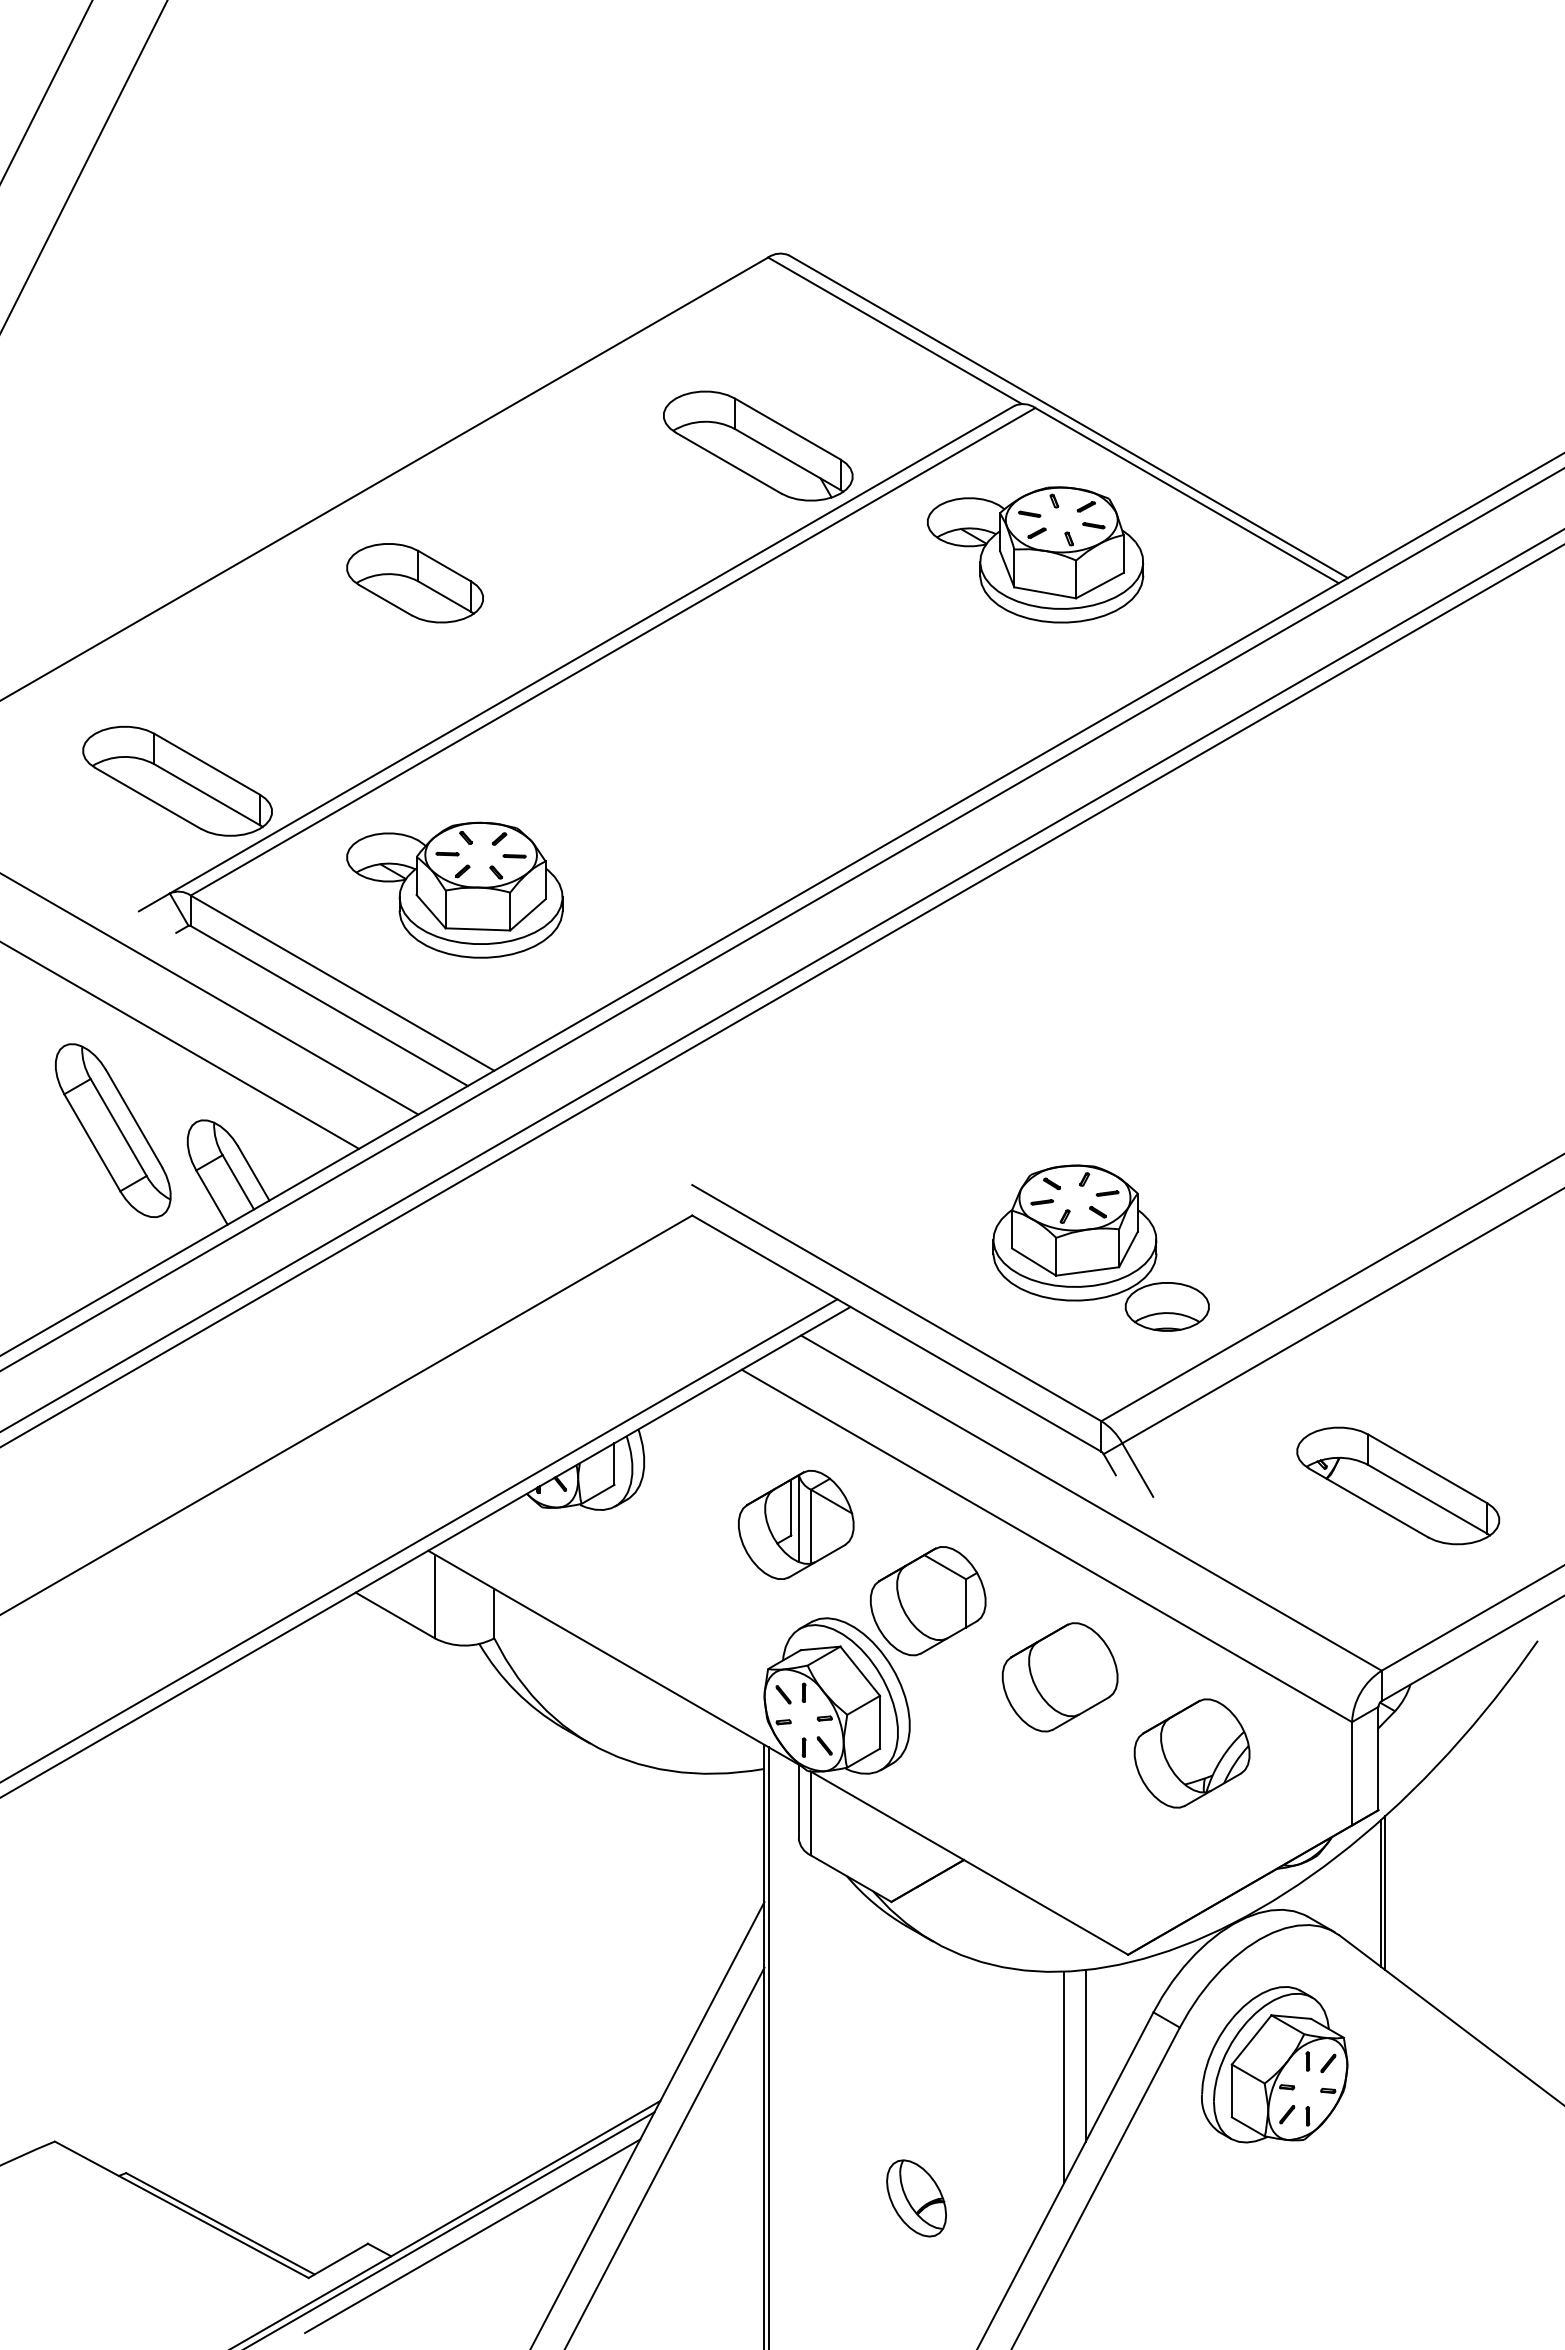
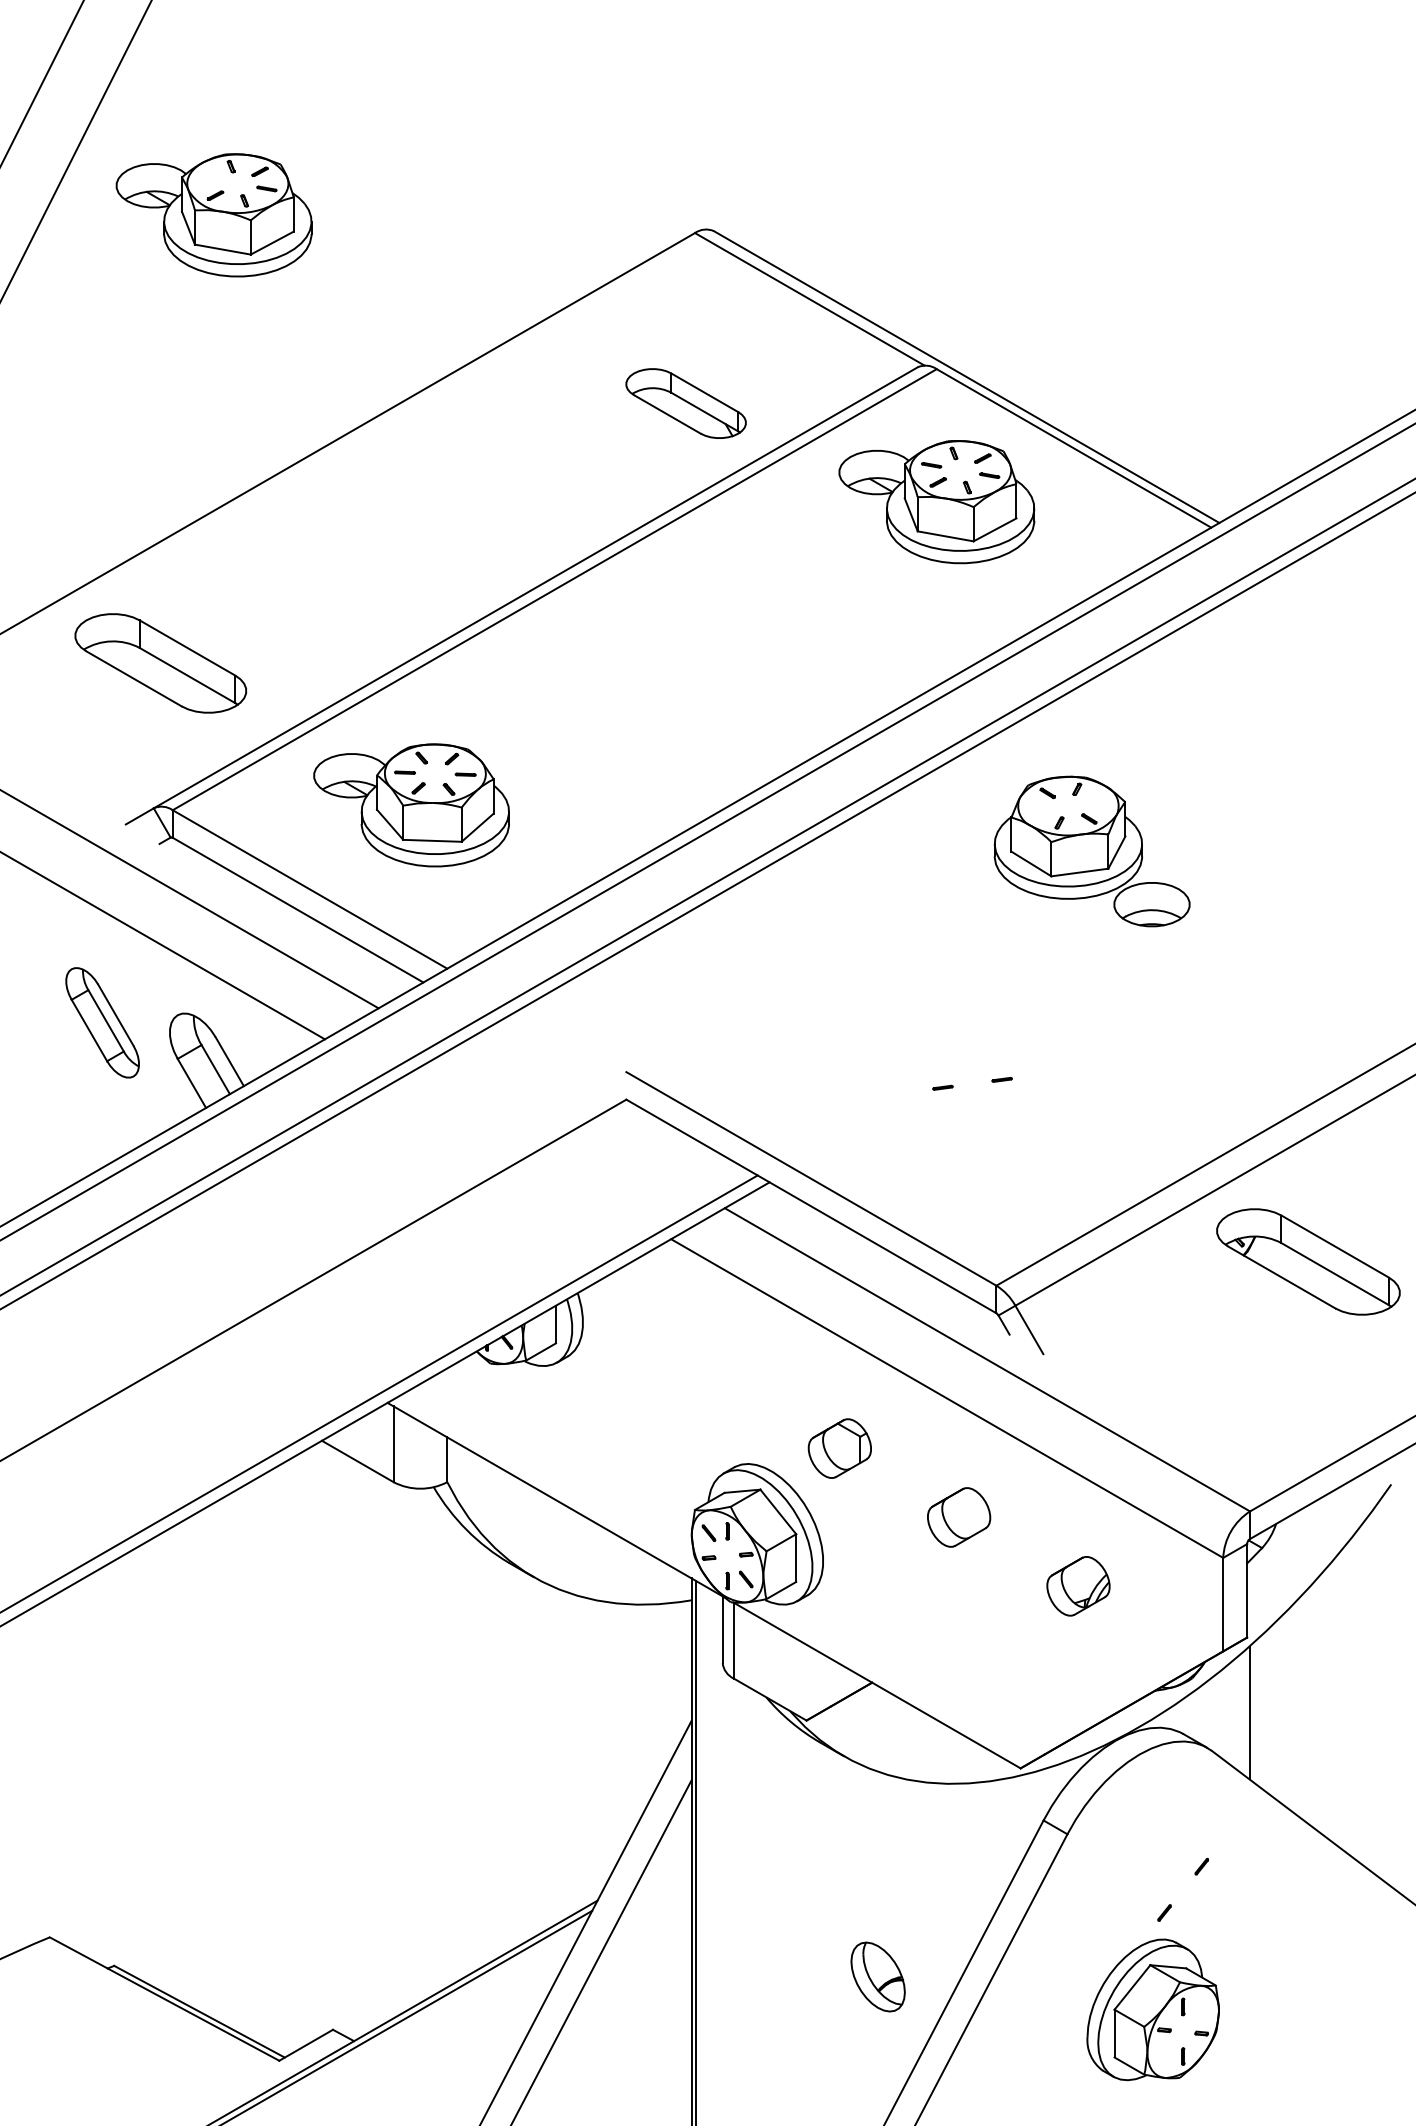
part: (236, 237) -> (214, 214), added
part: (758, 445) -> (686, 403), size x0.7
part: (414, 583) -> (375, 527), removed
part: (177, 781) -> (160, 663), moved
part: (113, 1130) -> (102, 1022), size x0.7
part: (1100, 1247) -> (1091, 850), moved
part: (1398, 1485) -> (1308, 1261), moved
part: (796, 1524) -> (720, 1379), removed
part: (928, 1601) -> (840, 1448), size x0.6
part: (1059, 1677) -> (958, 1517), size x0.6
part: (1191, 1753) -> (1077, 1586), size x0.6
line: (1385, 1893) -> (1253, 1712), removed
line: (1085, 2056) -> (982, 1860), removed
part: (1274, 2064) -> (1153, 2009), moved
line: (1064, 2076) -> (963, 1878), removed
part: (916, 2198) -> (878, 1977), moved
line: (472, 2236) -> (427, 2023), removed

